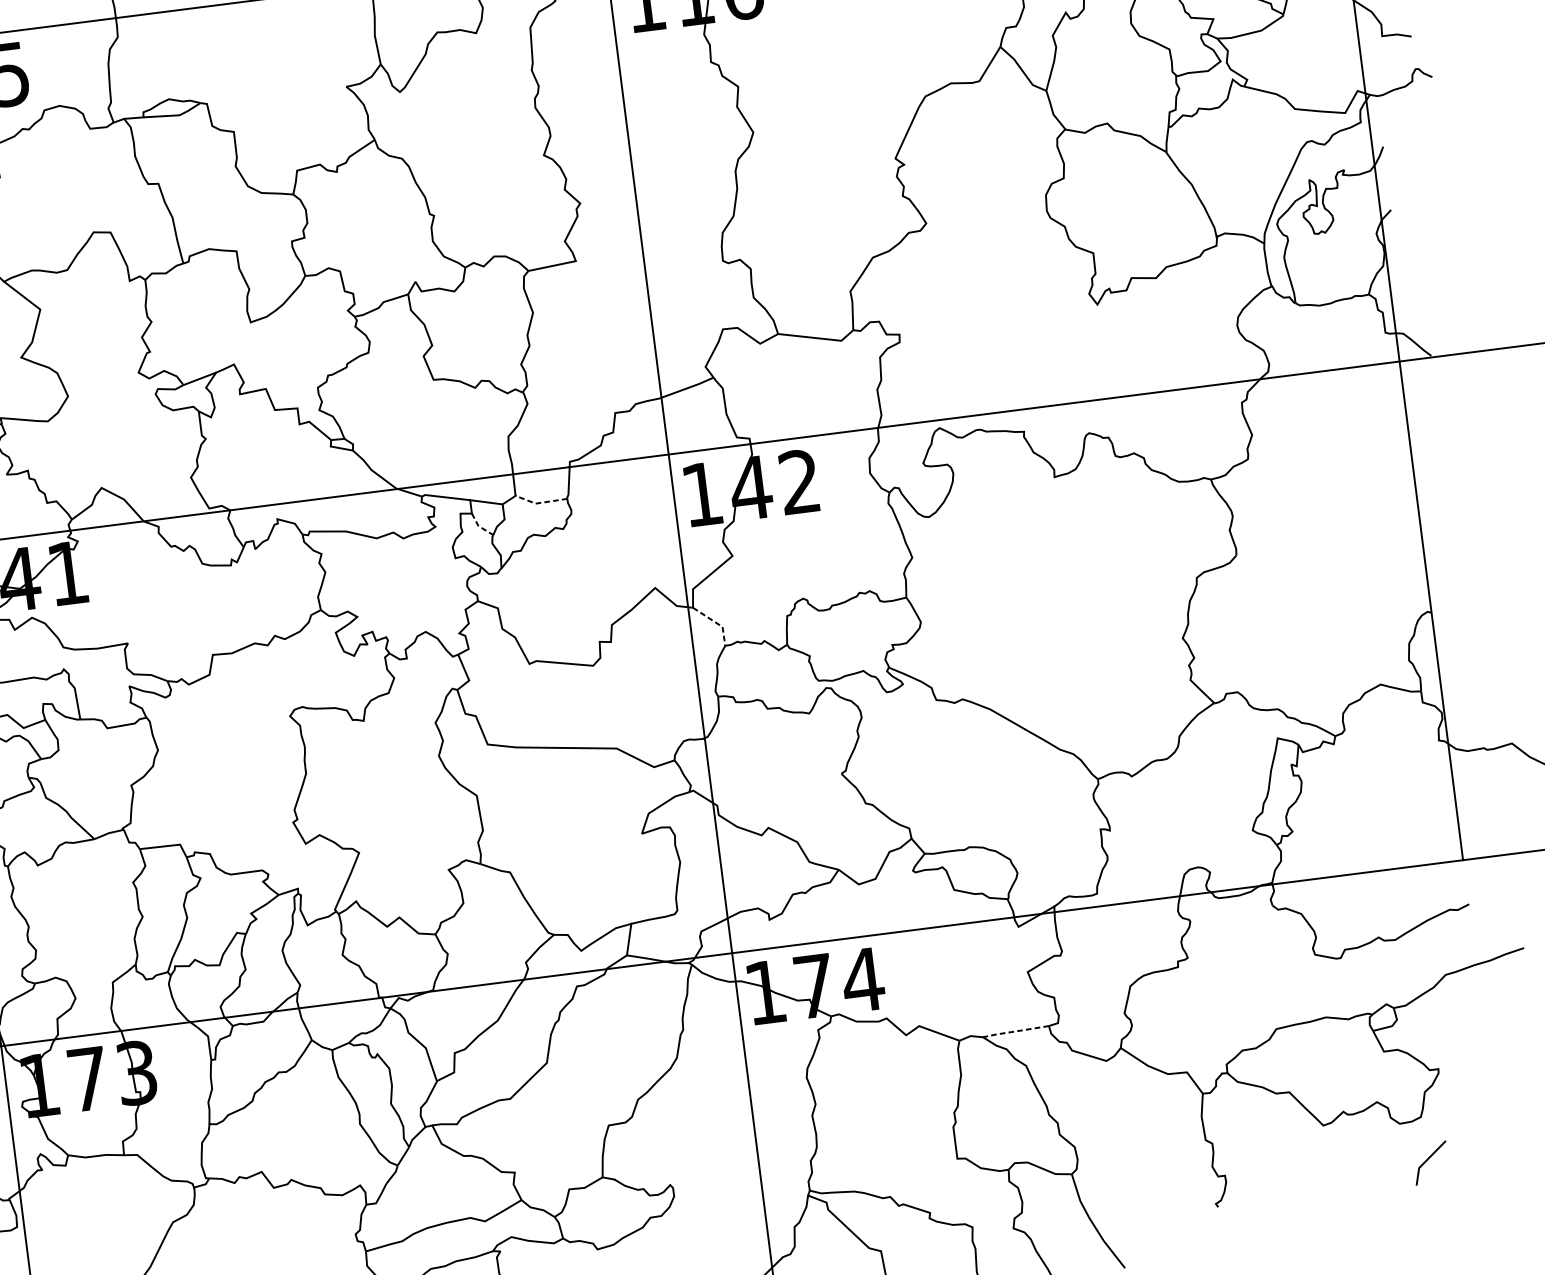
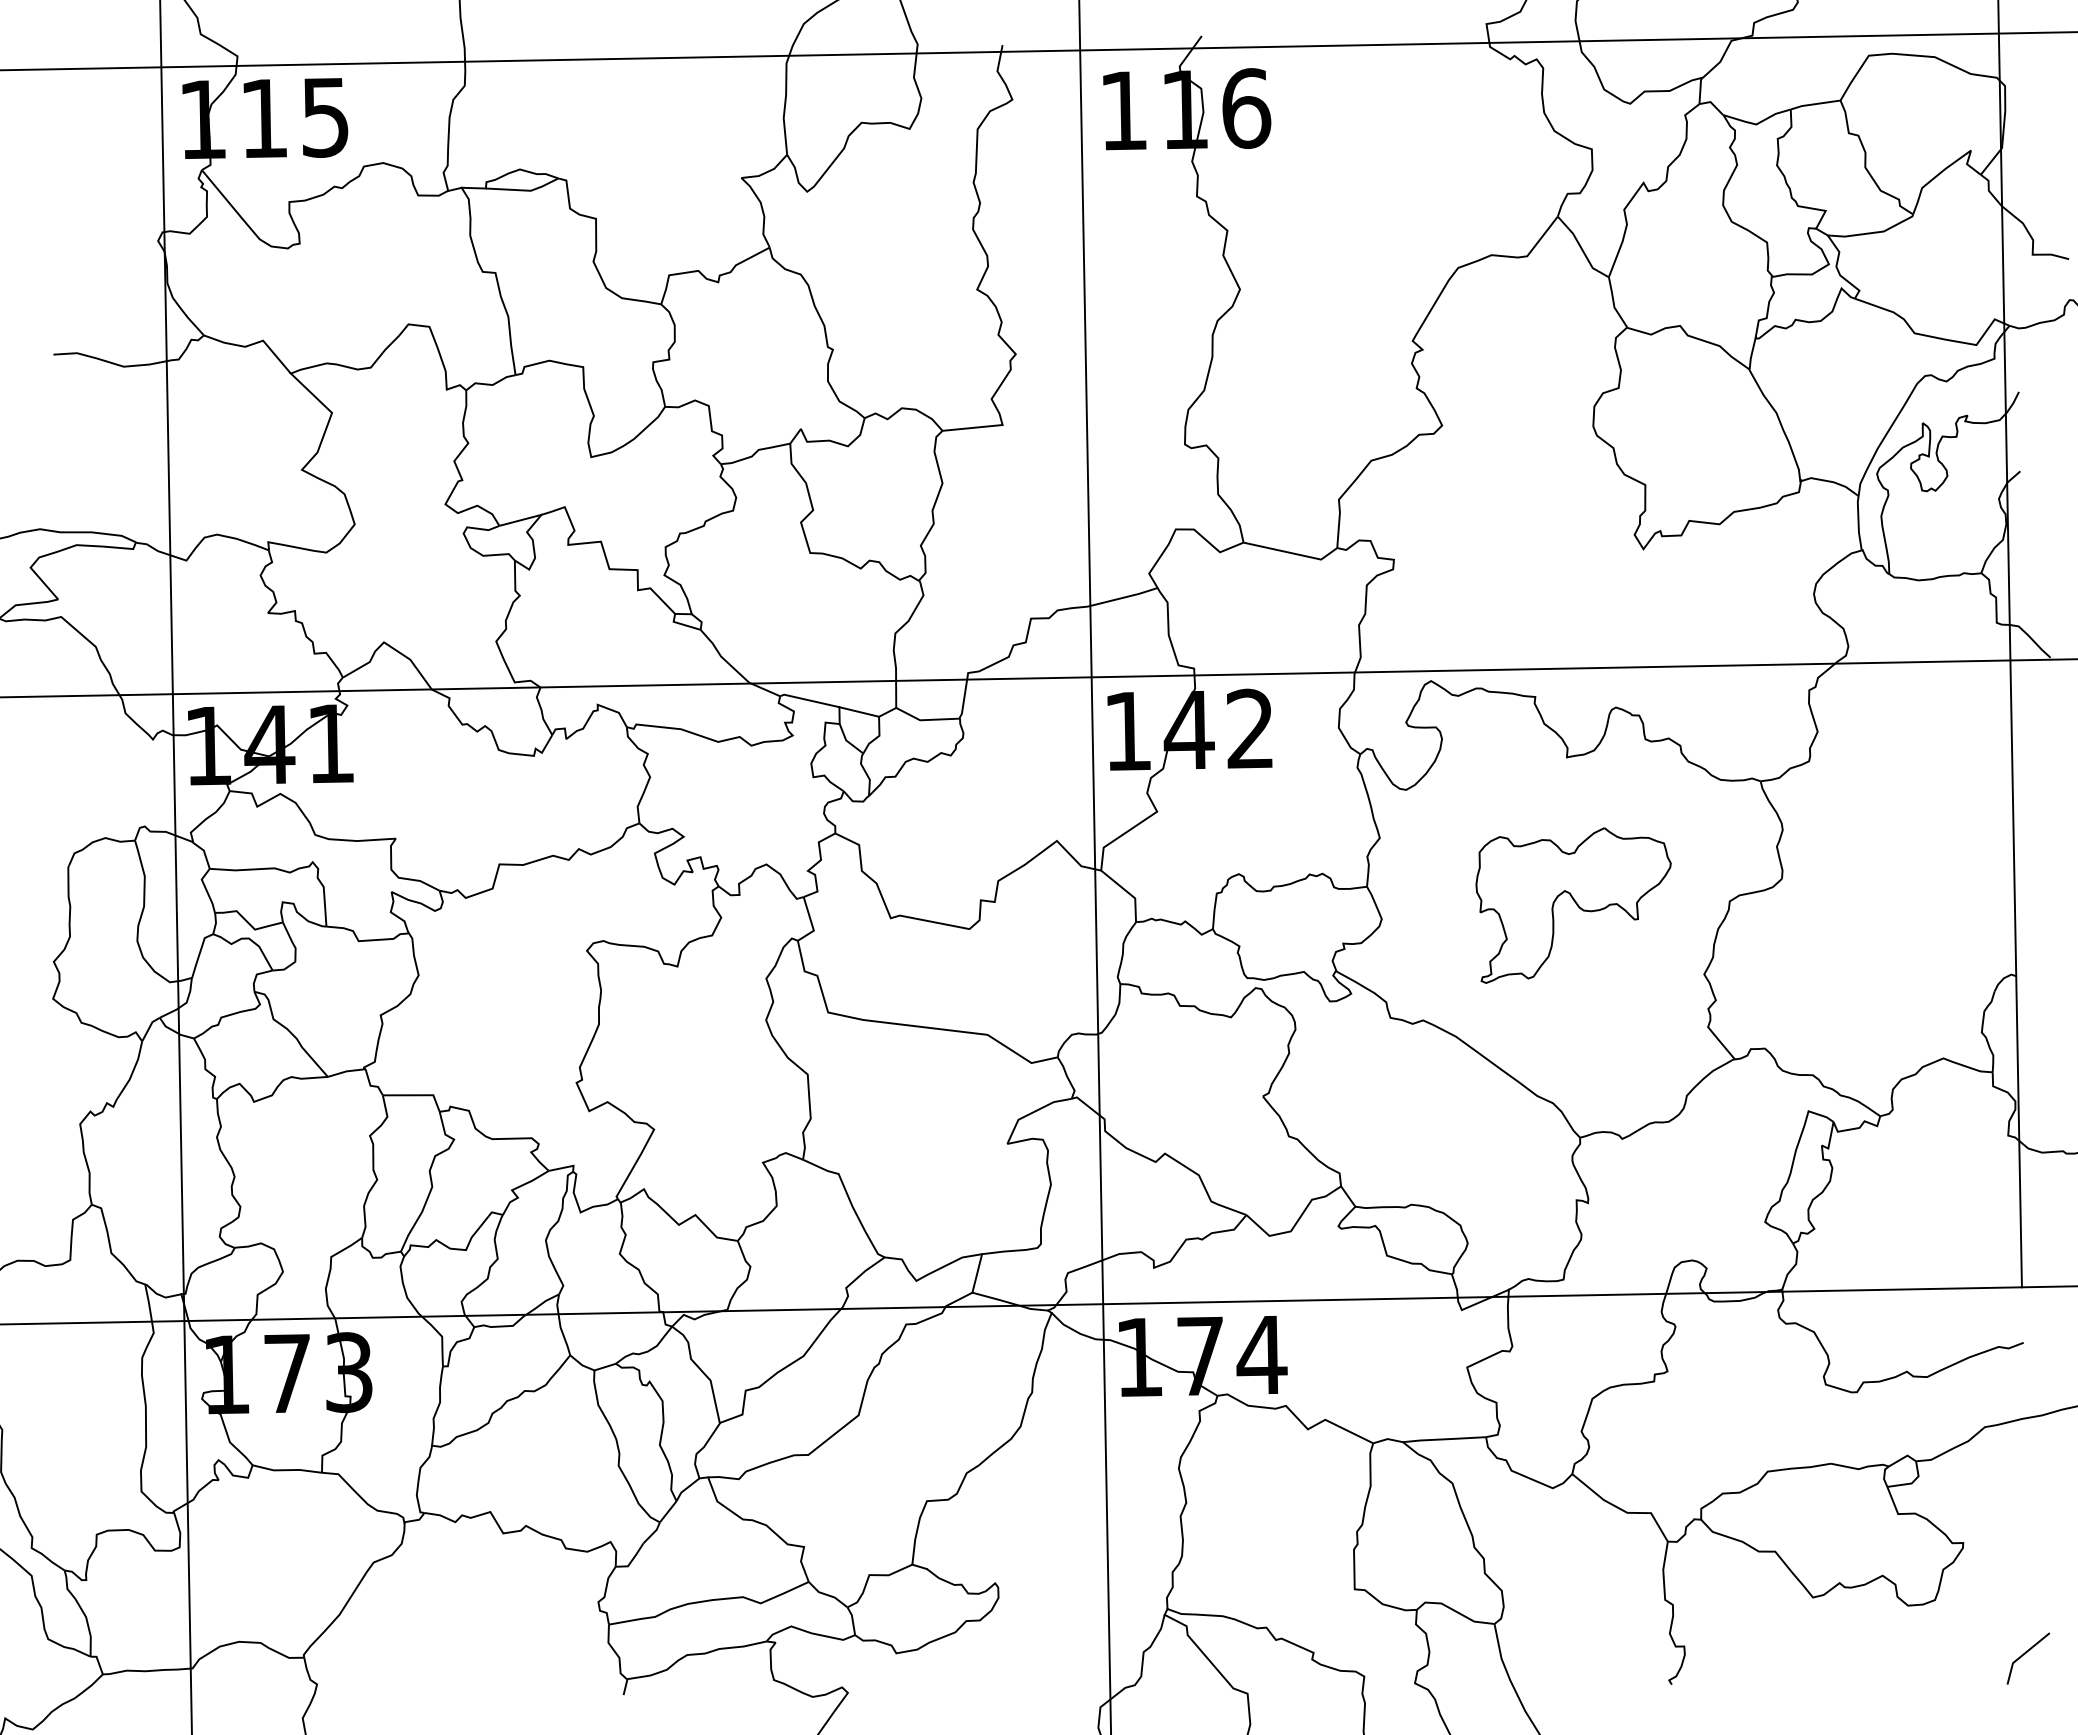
line: (540, 503) -> (926, 720), dashed -> solid
line: (479, 526) -> (847, 741), dashed -> solid
part: (1072, 594) -> (1573, 905), added
line: (716, 622) -> (1128, 892), dashed -> solid
line: (1015, 1031) -> (1443, 1439), dashed -> solid
line: (1428, 1160) -> (2025, 1654), moved

